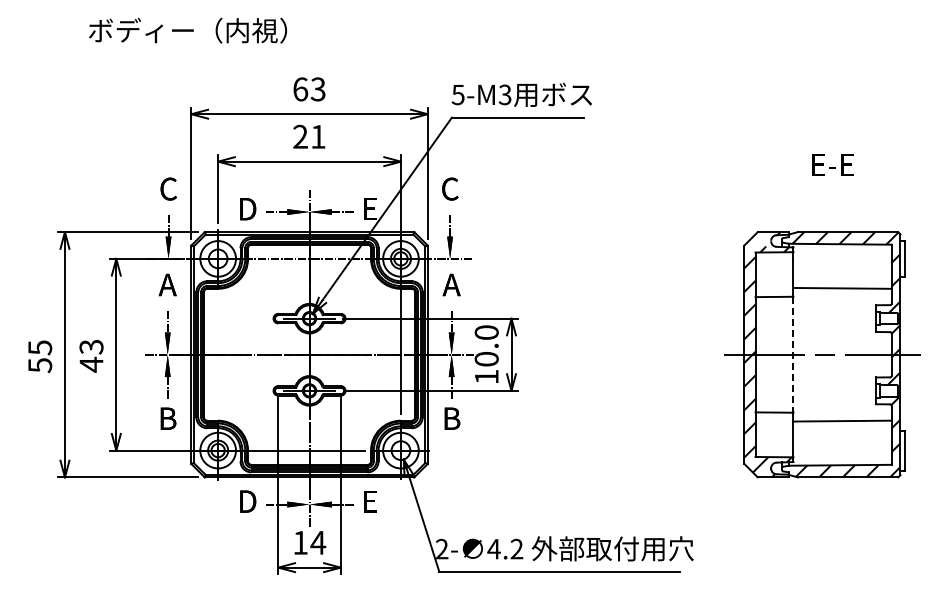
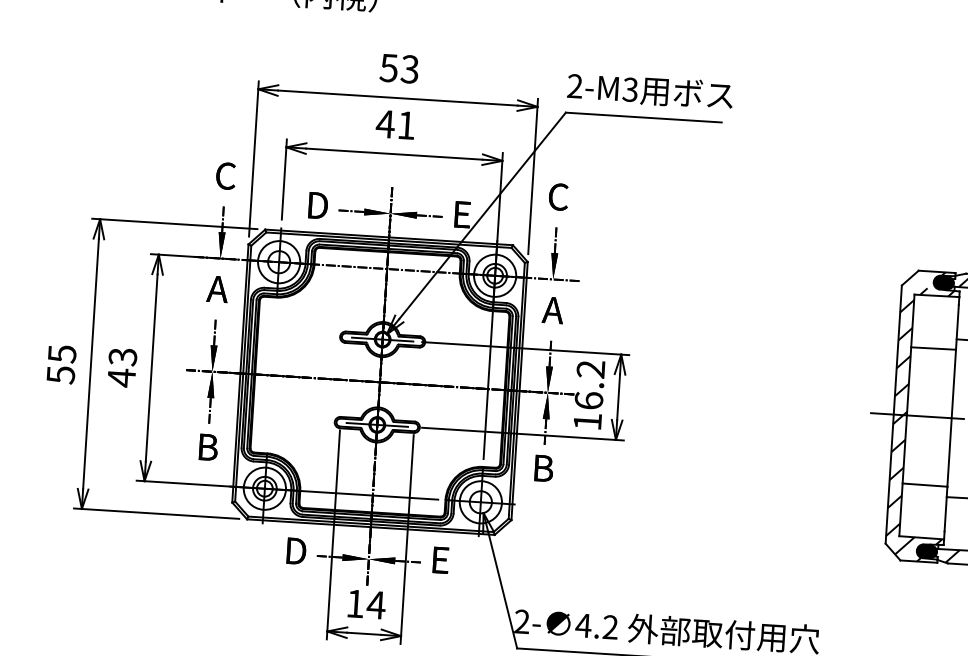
text: (300, 89) -> (389, 68), 63 -> 53
text: (457, 94) -> (574, 85), 5-M3 -> 2-M3
text: (300, 136) -> (385, 123), 21 -> 41
fill: (779, 240) -> (943, 282), added
text: (486, 345) -> (589, 384), 10.0 -> 16.2
line: (793, 354) -> (951, 417), dashed -> solid
fill: (779, 468) -> (926, 551), added

